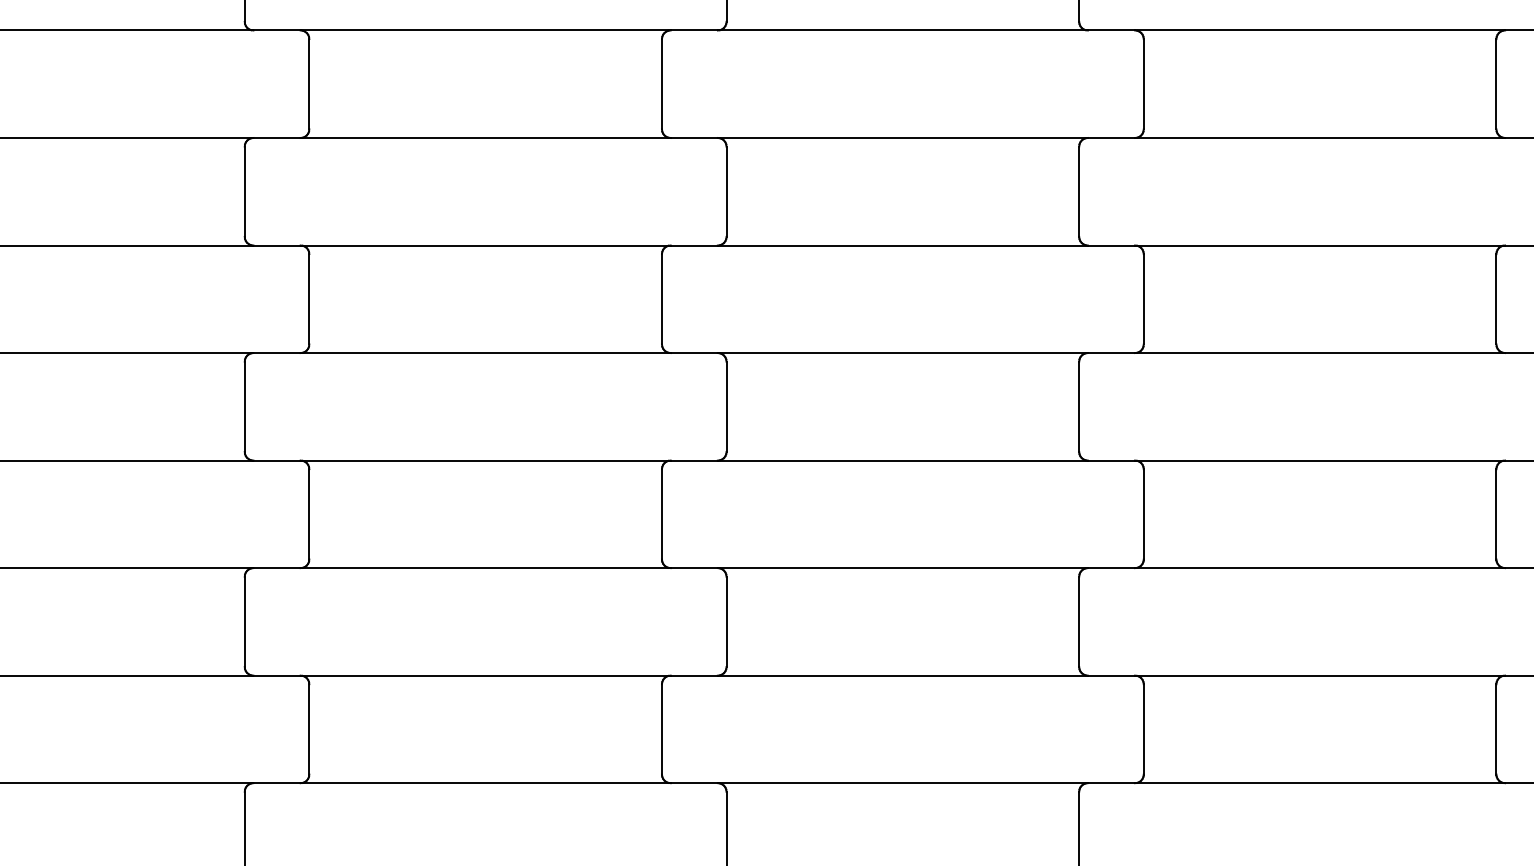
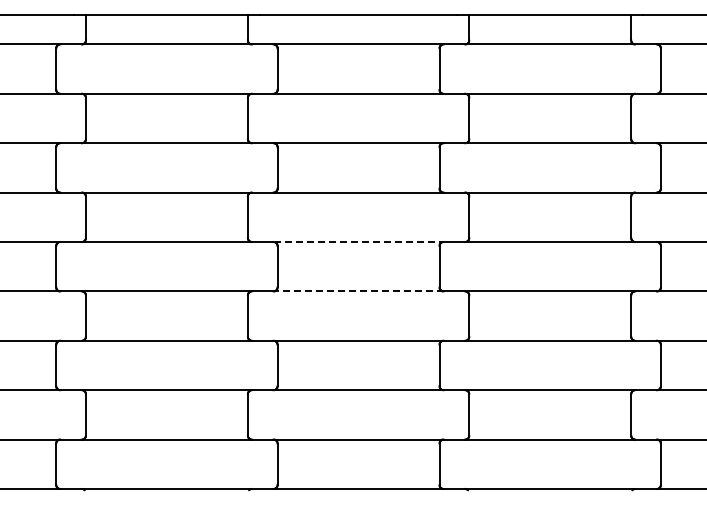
line: (902, 354) -> (358, 242), solid -> dashed
line: (902, 460) -> (358, 291), solid -> dashed

